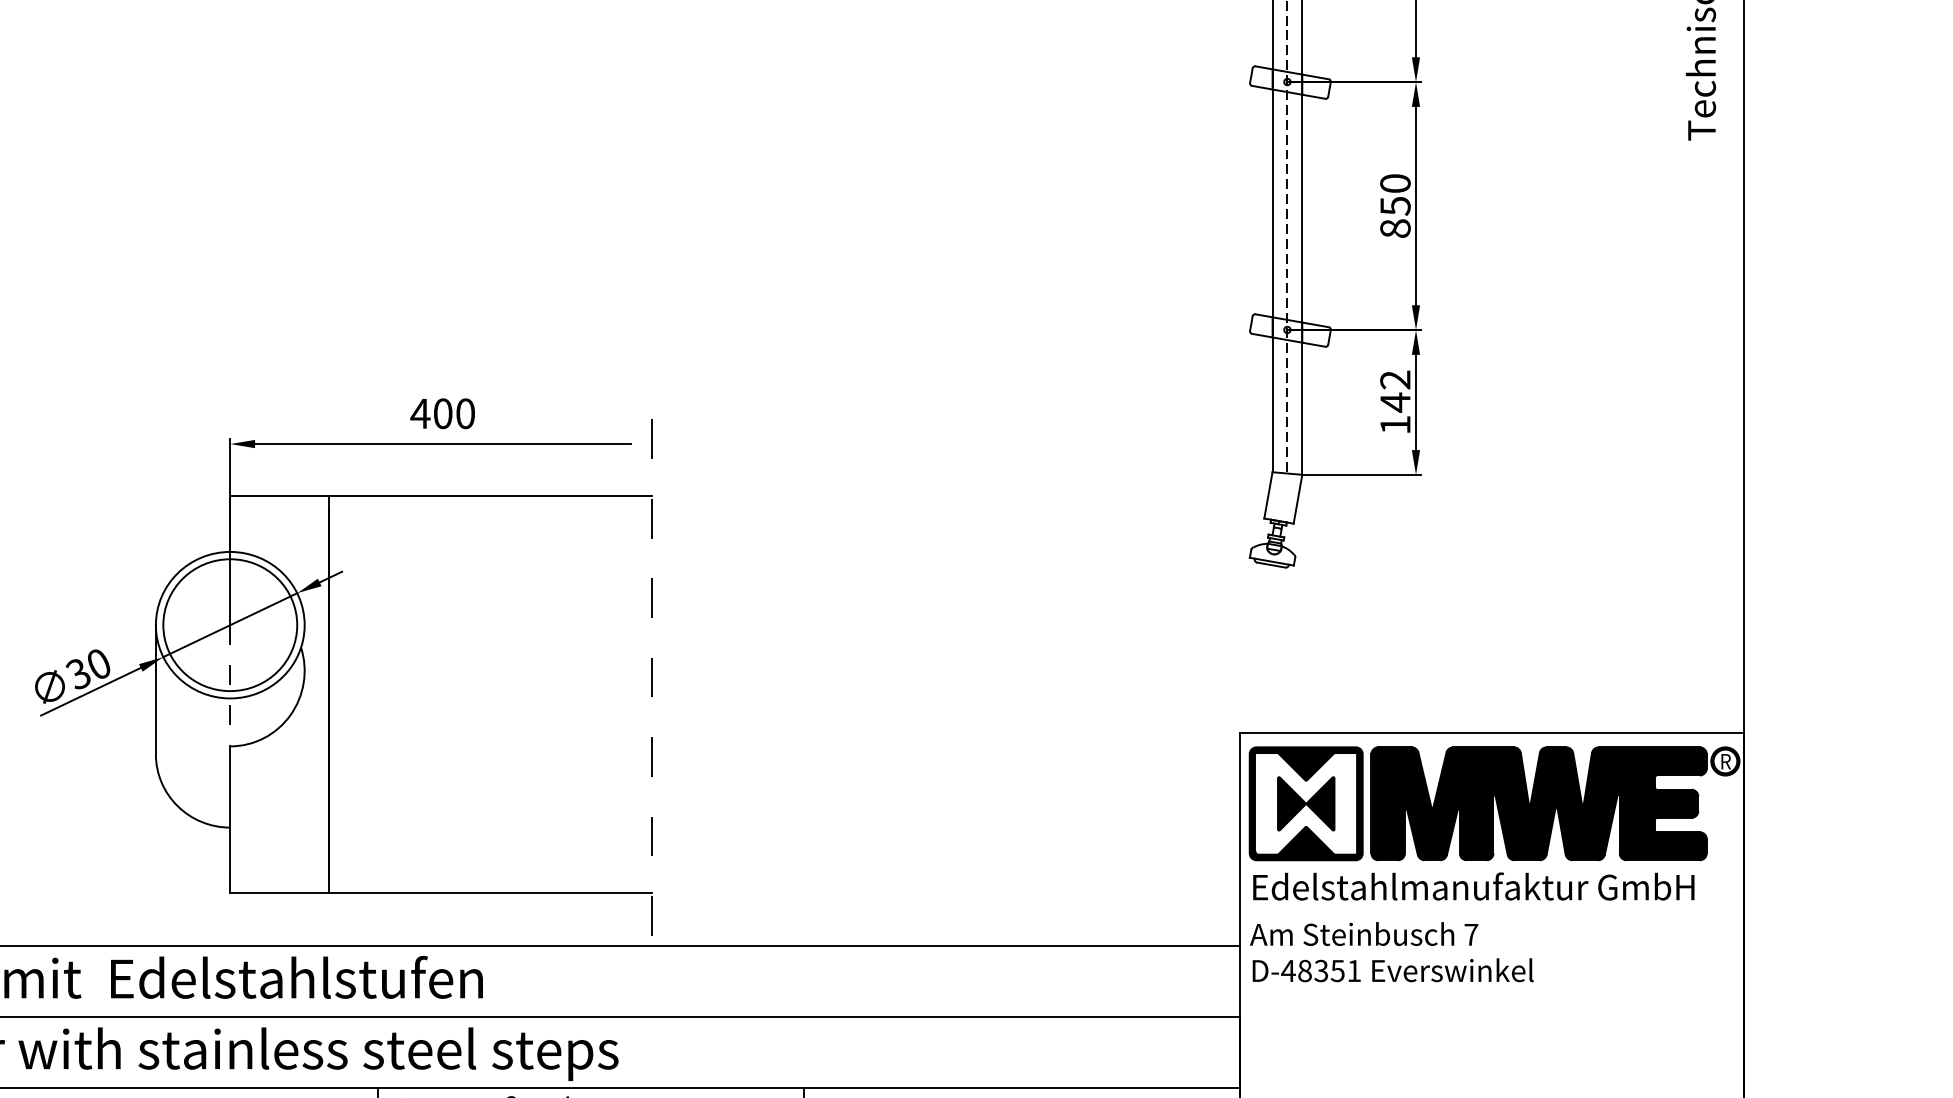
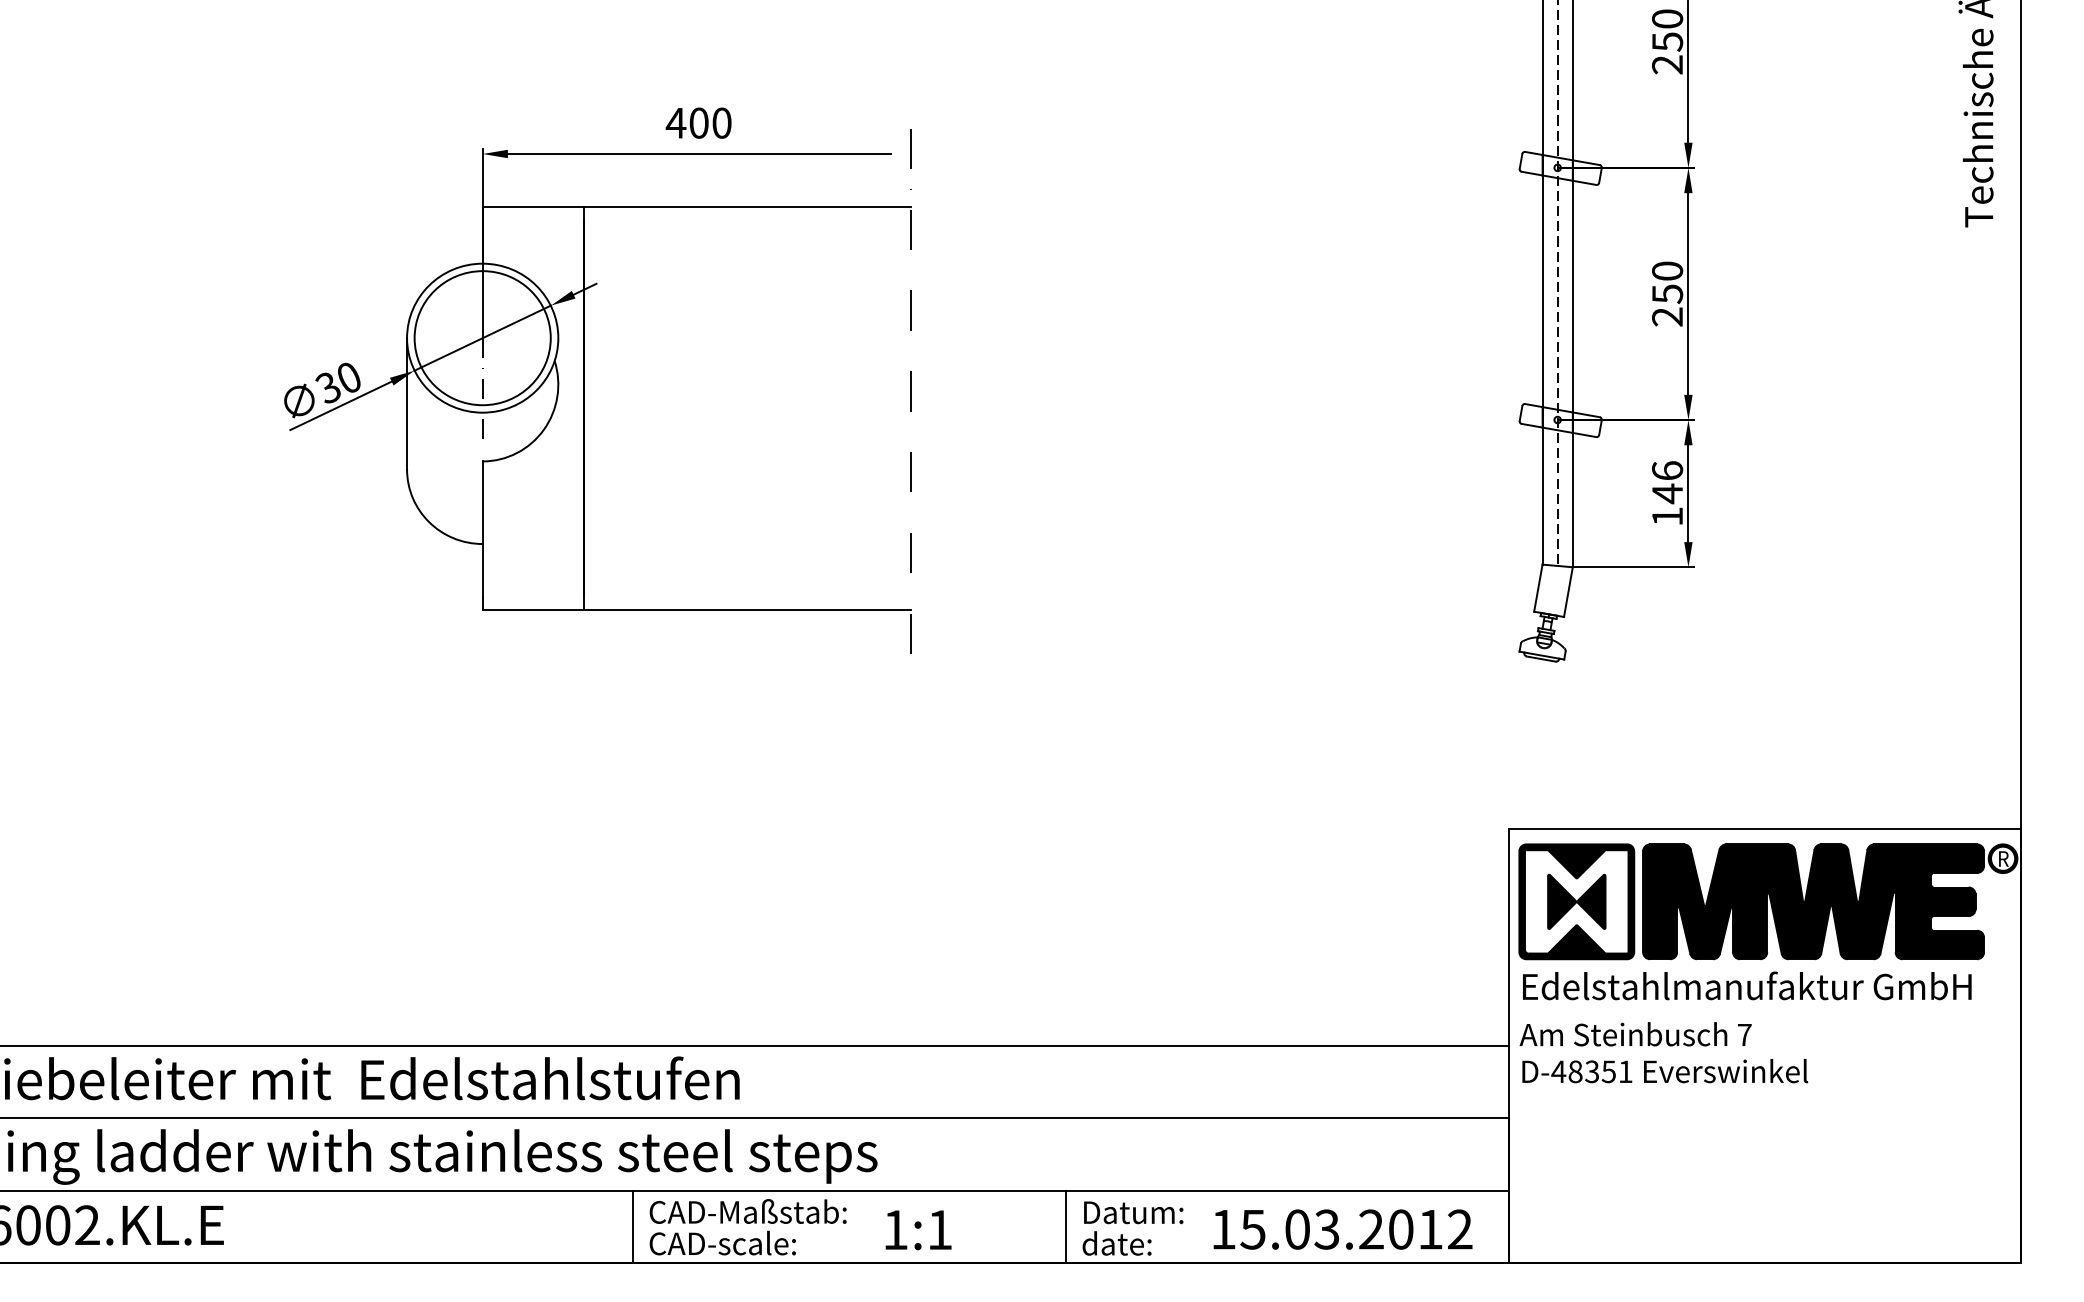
text: (1395, 228) -> (1667, 316), 850 -> 250
text: (1395, 379) -> (1667, 470), 142 -> 146
part: (330, 666) -> (584, 380), moved

